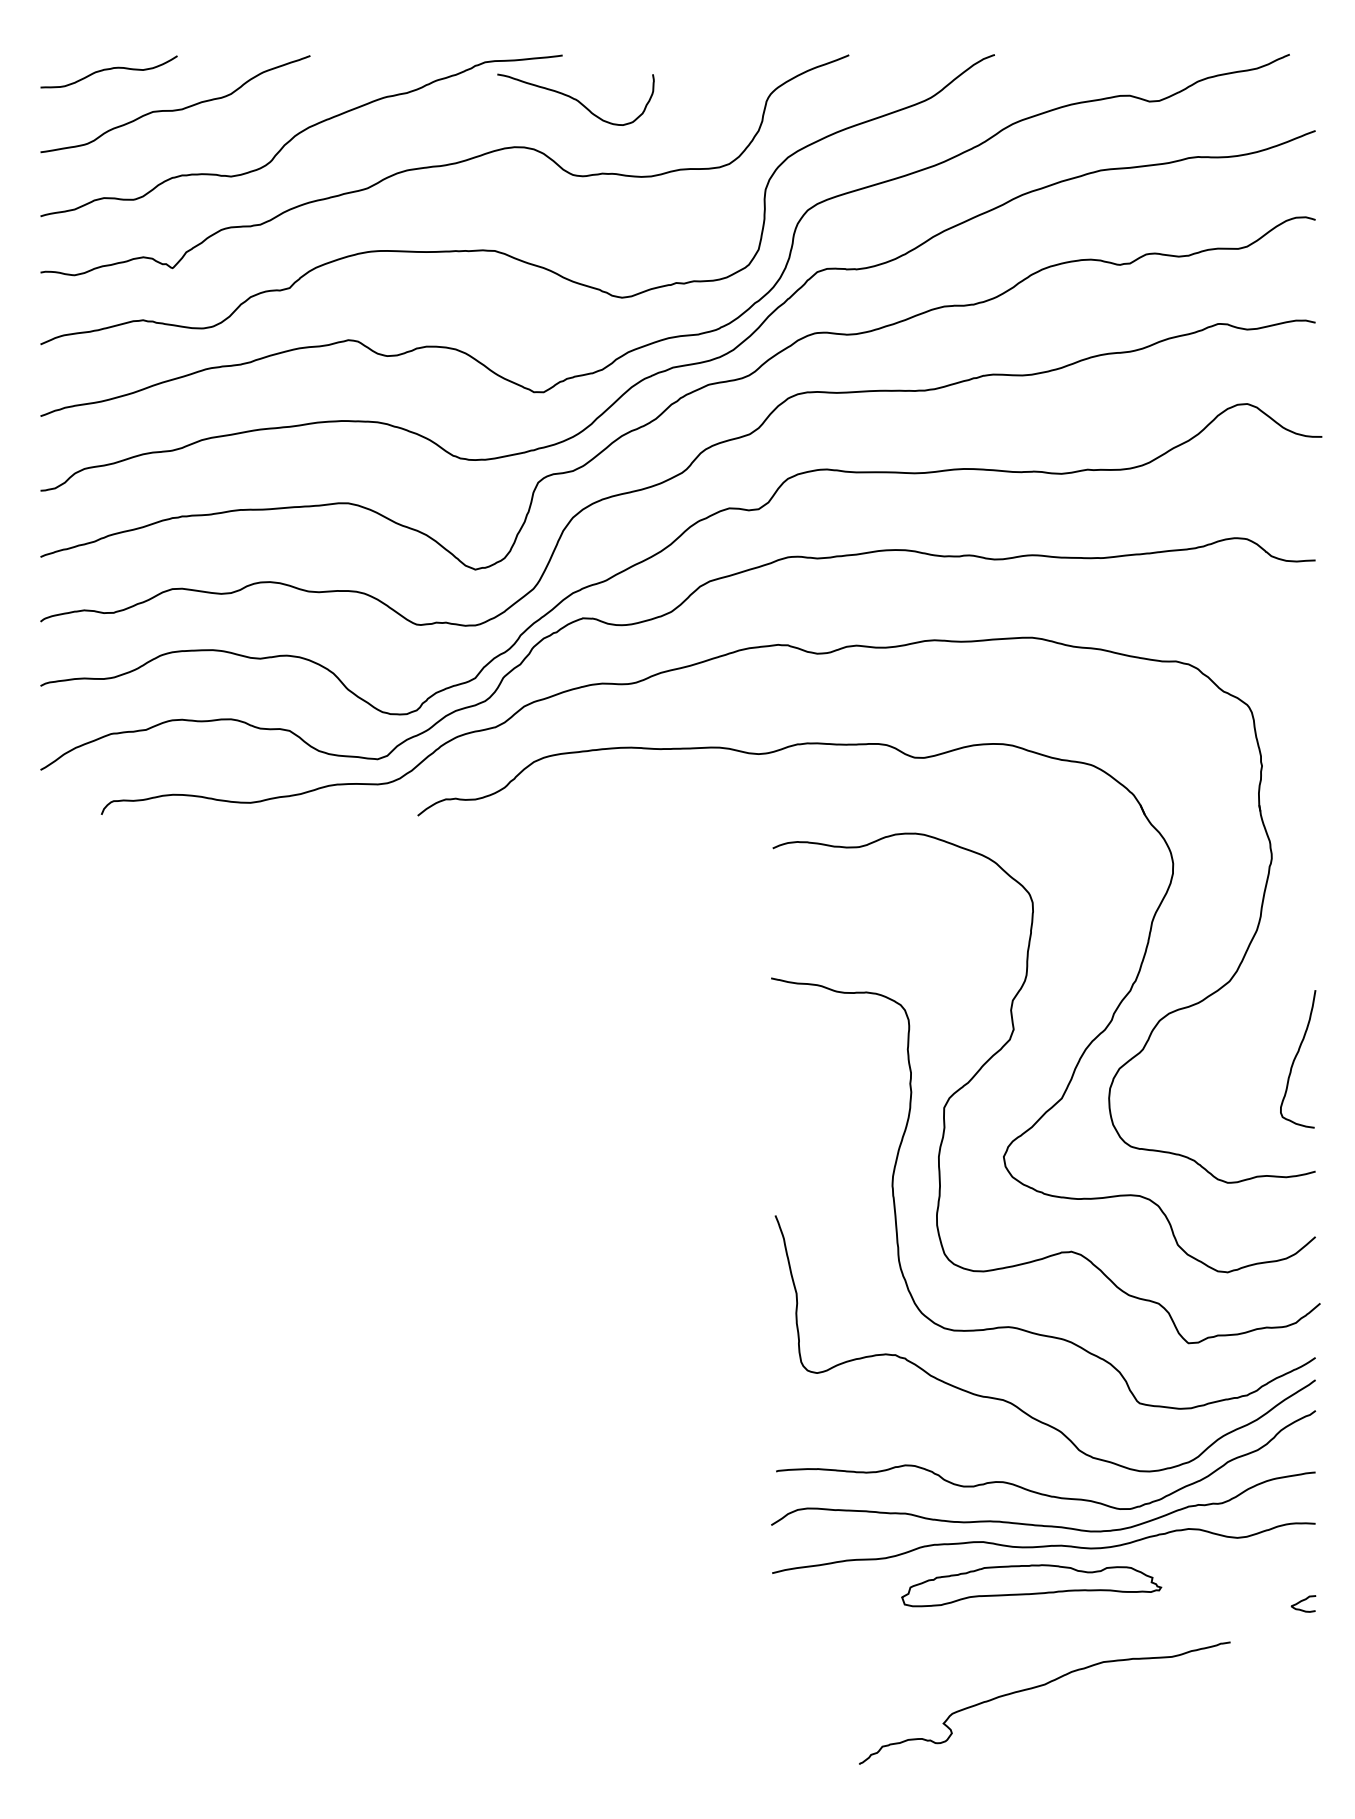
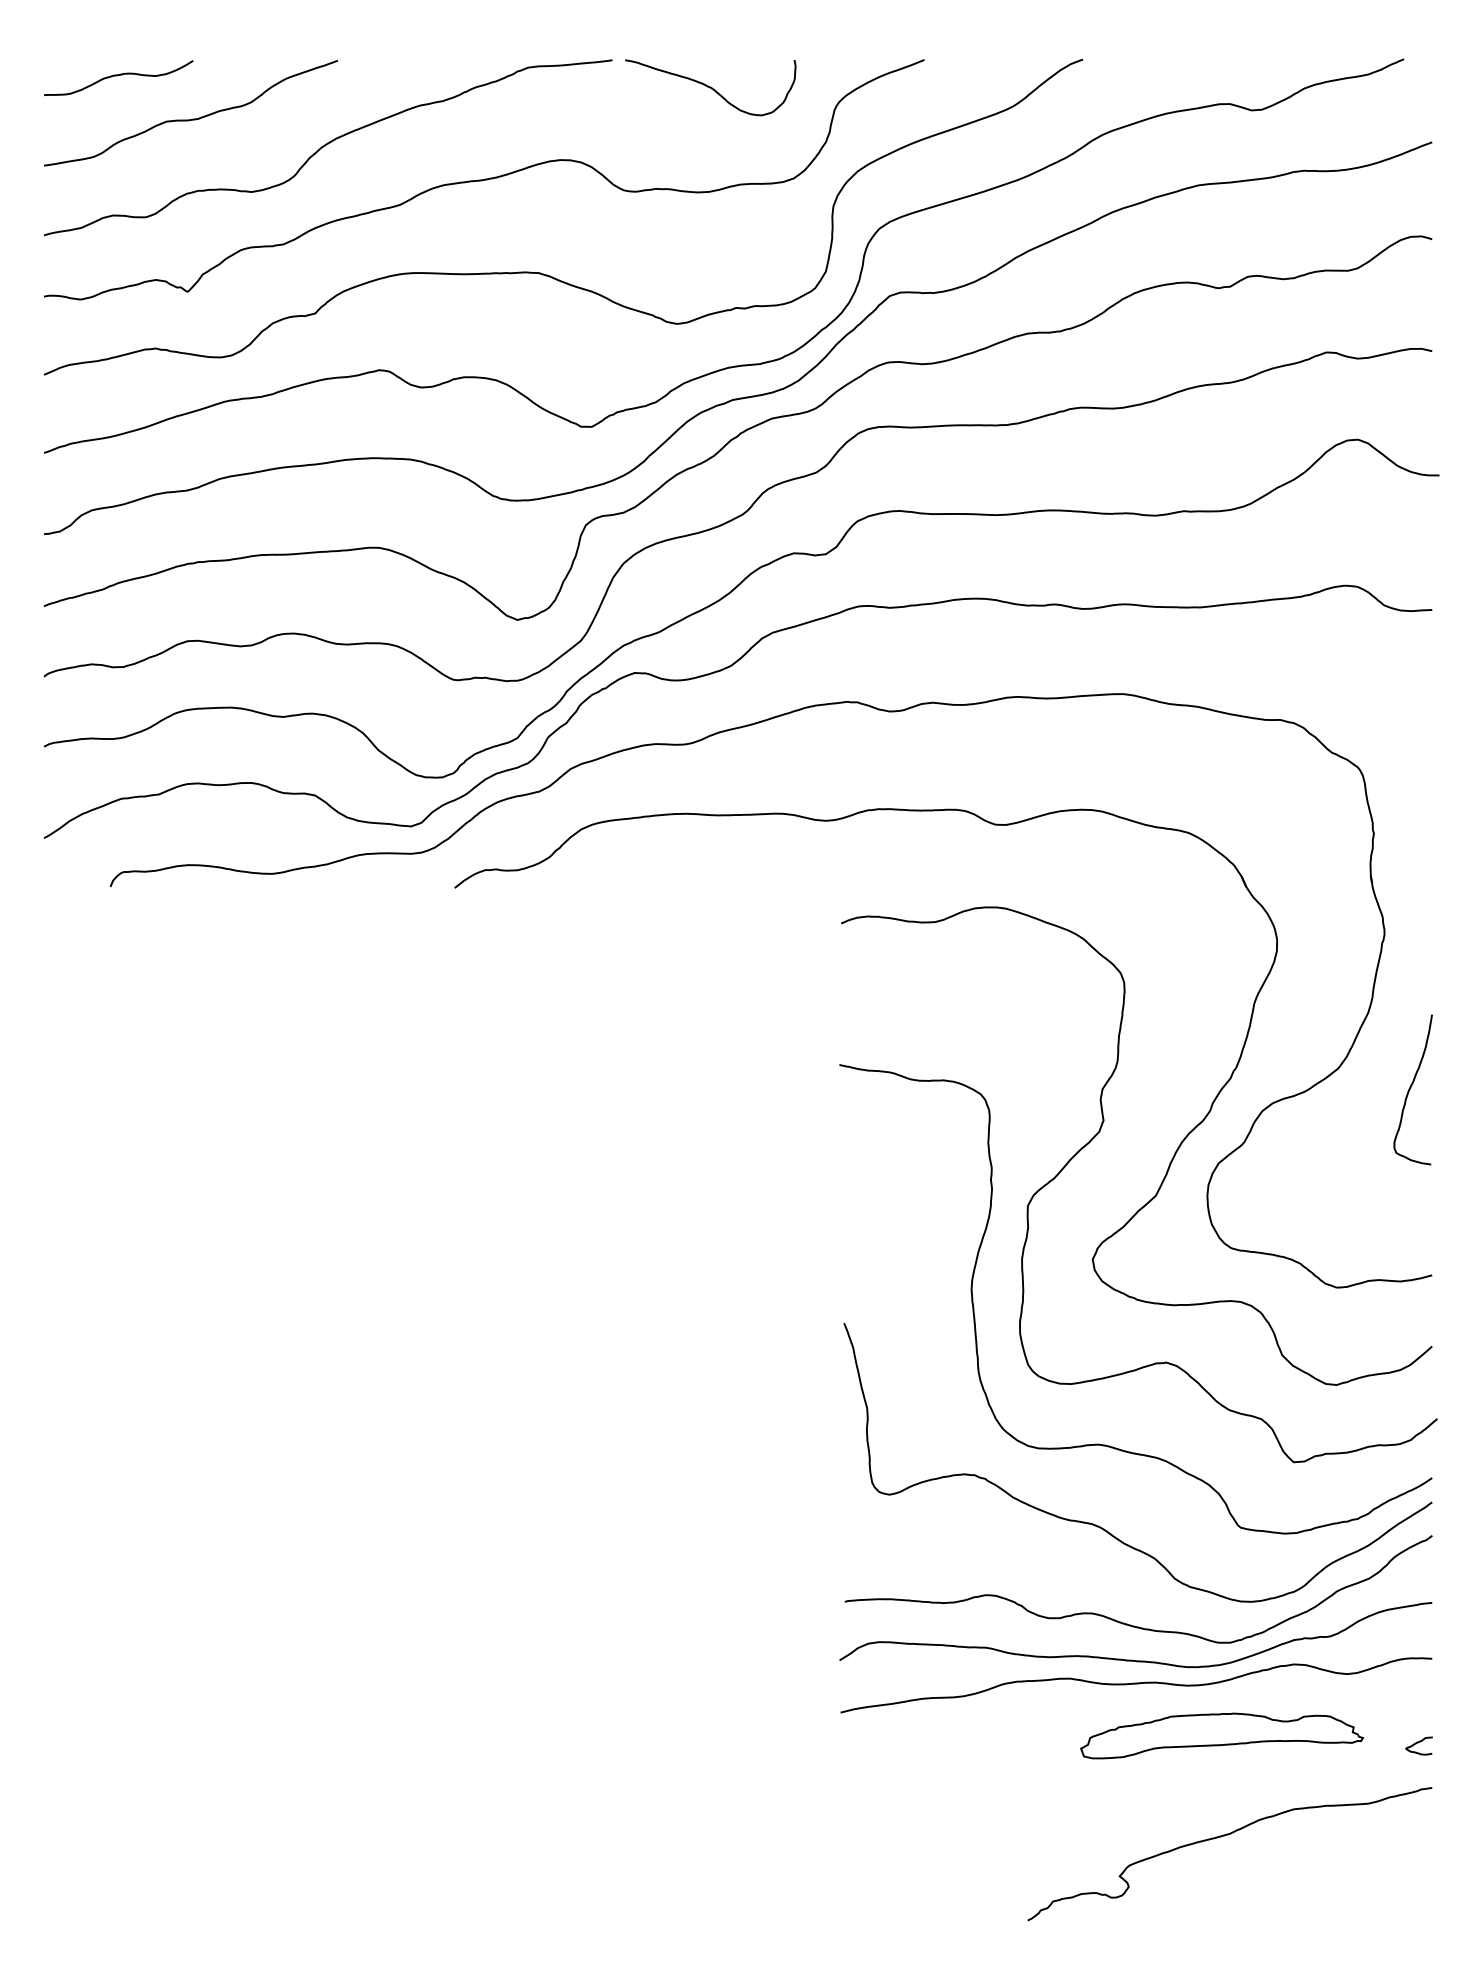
curve: (575, 99) -> (710, 87), moved
curve: (1296, 1057) -> (1411, 1087), moved
part: (1031, 1585) -> (1221, 1735), moved
curve: (1042, 1686) -> (1227, 1835), moved

